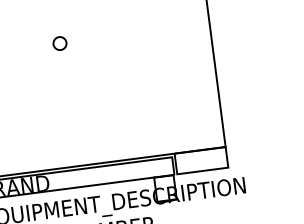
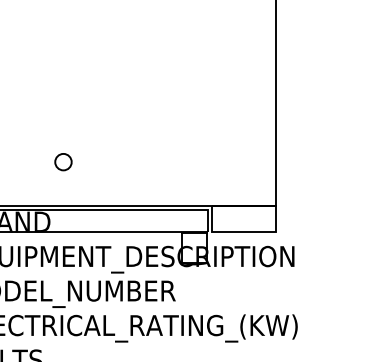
circle: (60, 43) -> (63, 162), moved

